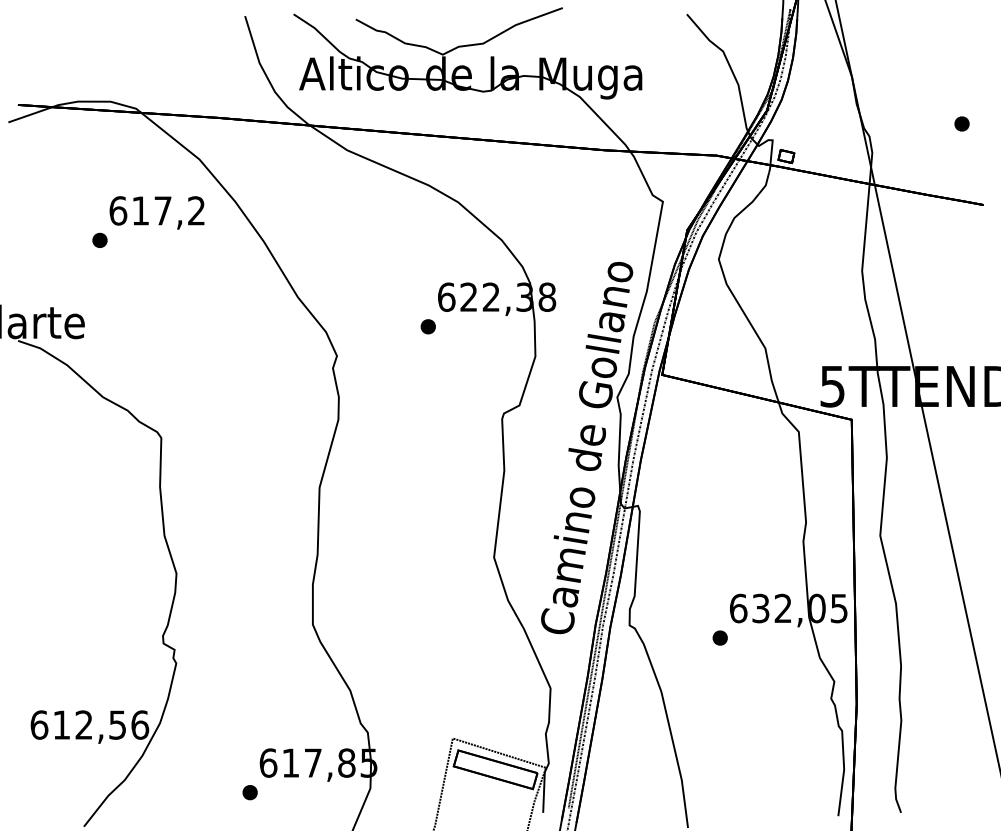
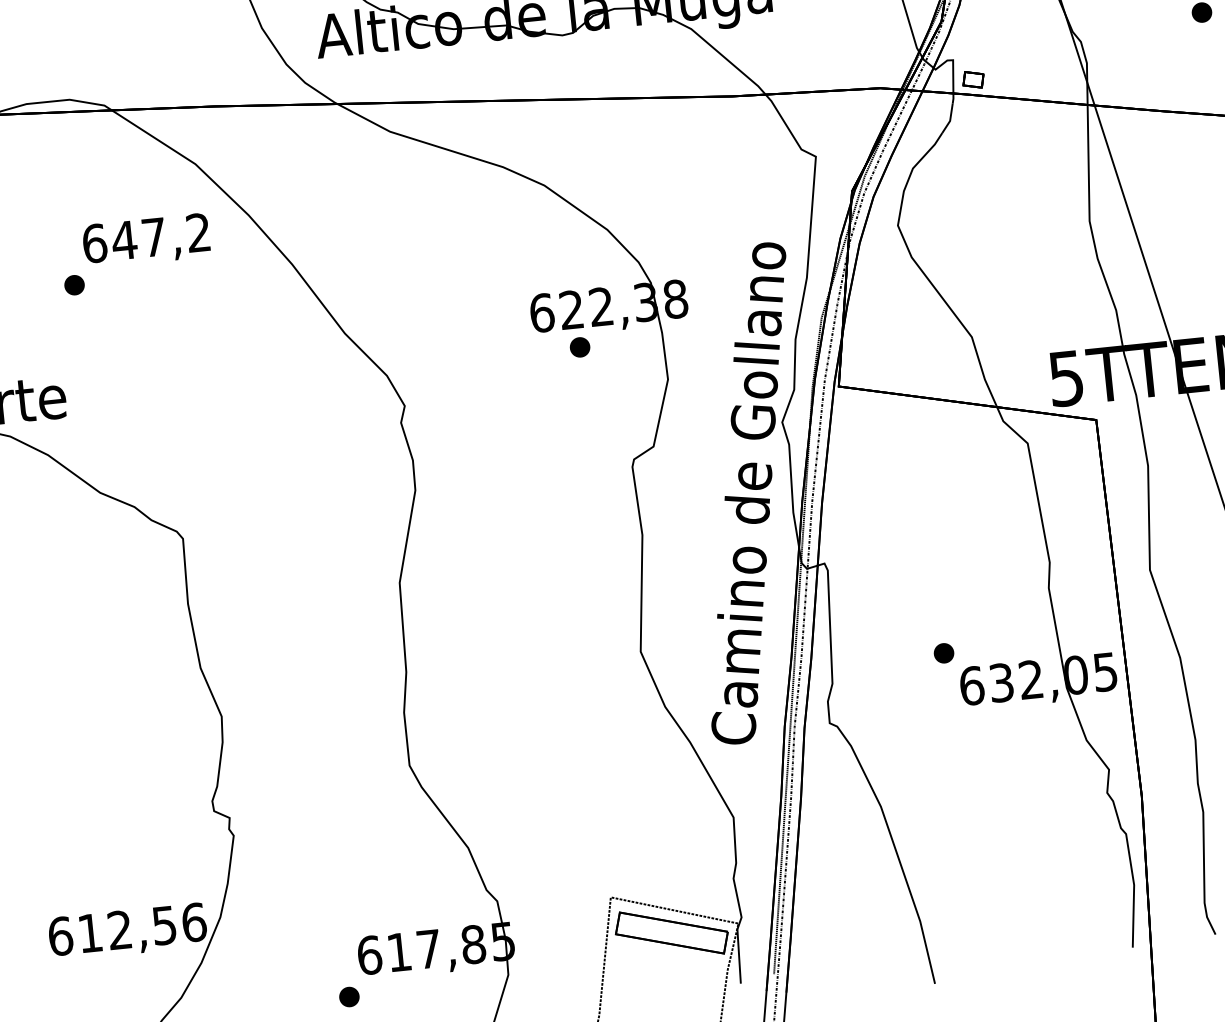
text: (140, 210) -> (124, 239), 617,2 -> 647,2
part: (427, 326) -> (578, 347), moved
part: (719, 637) -> (942, 652), moved

